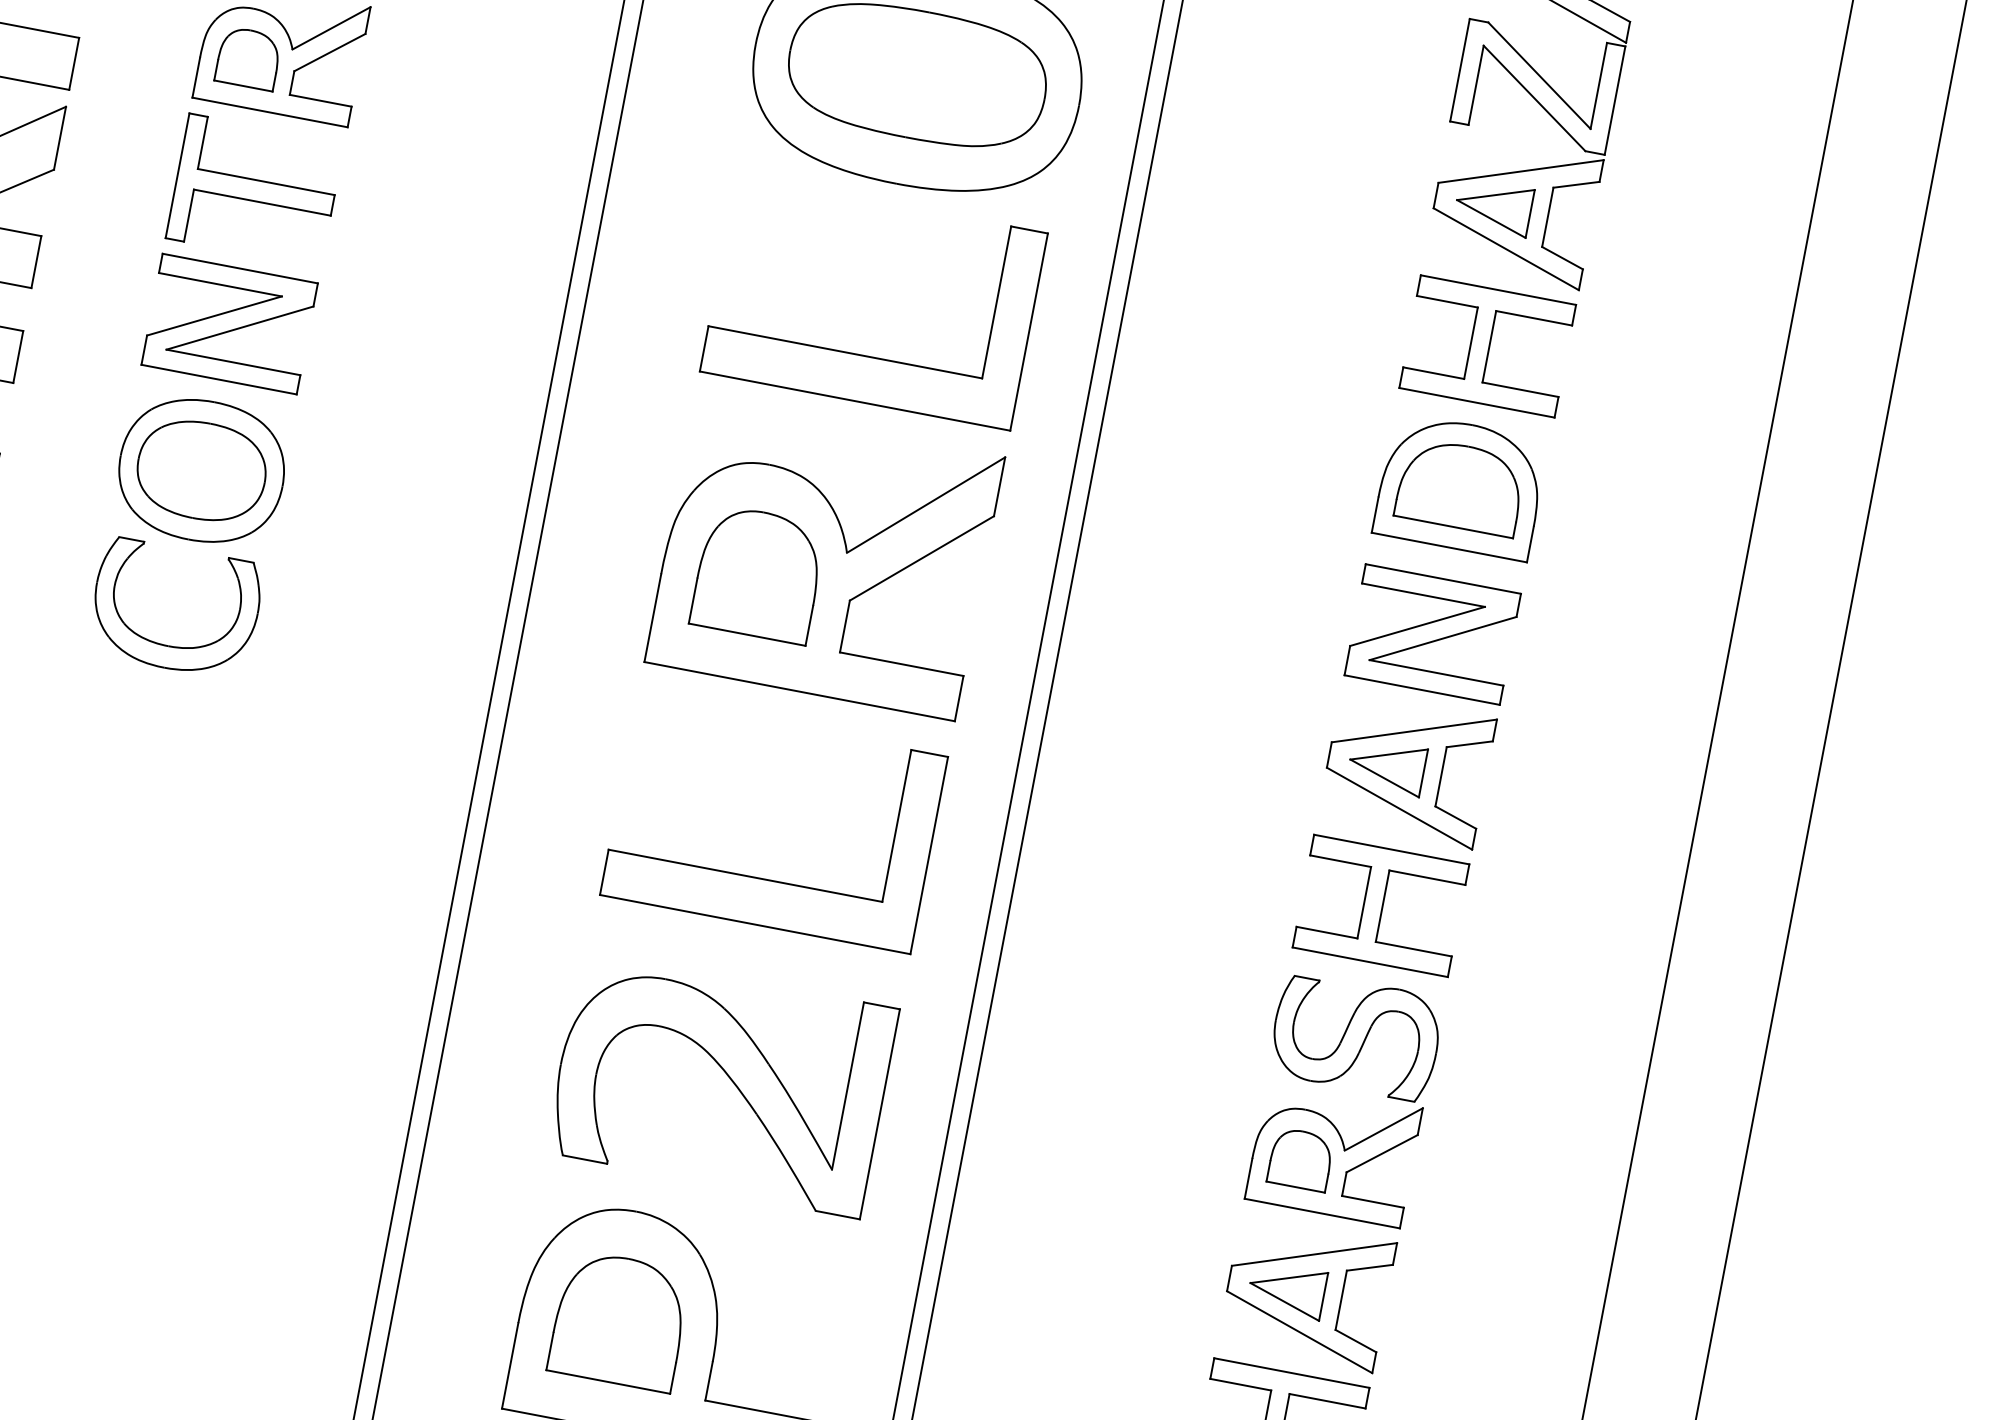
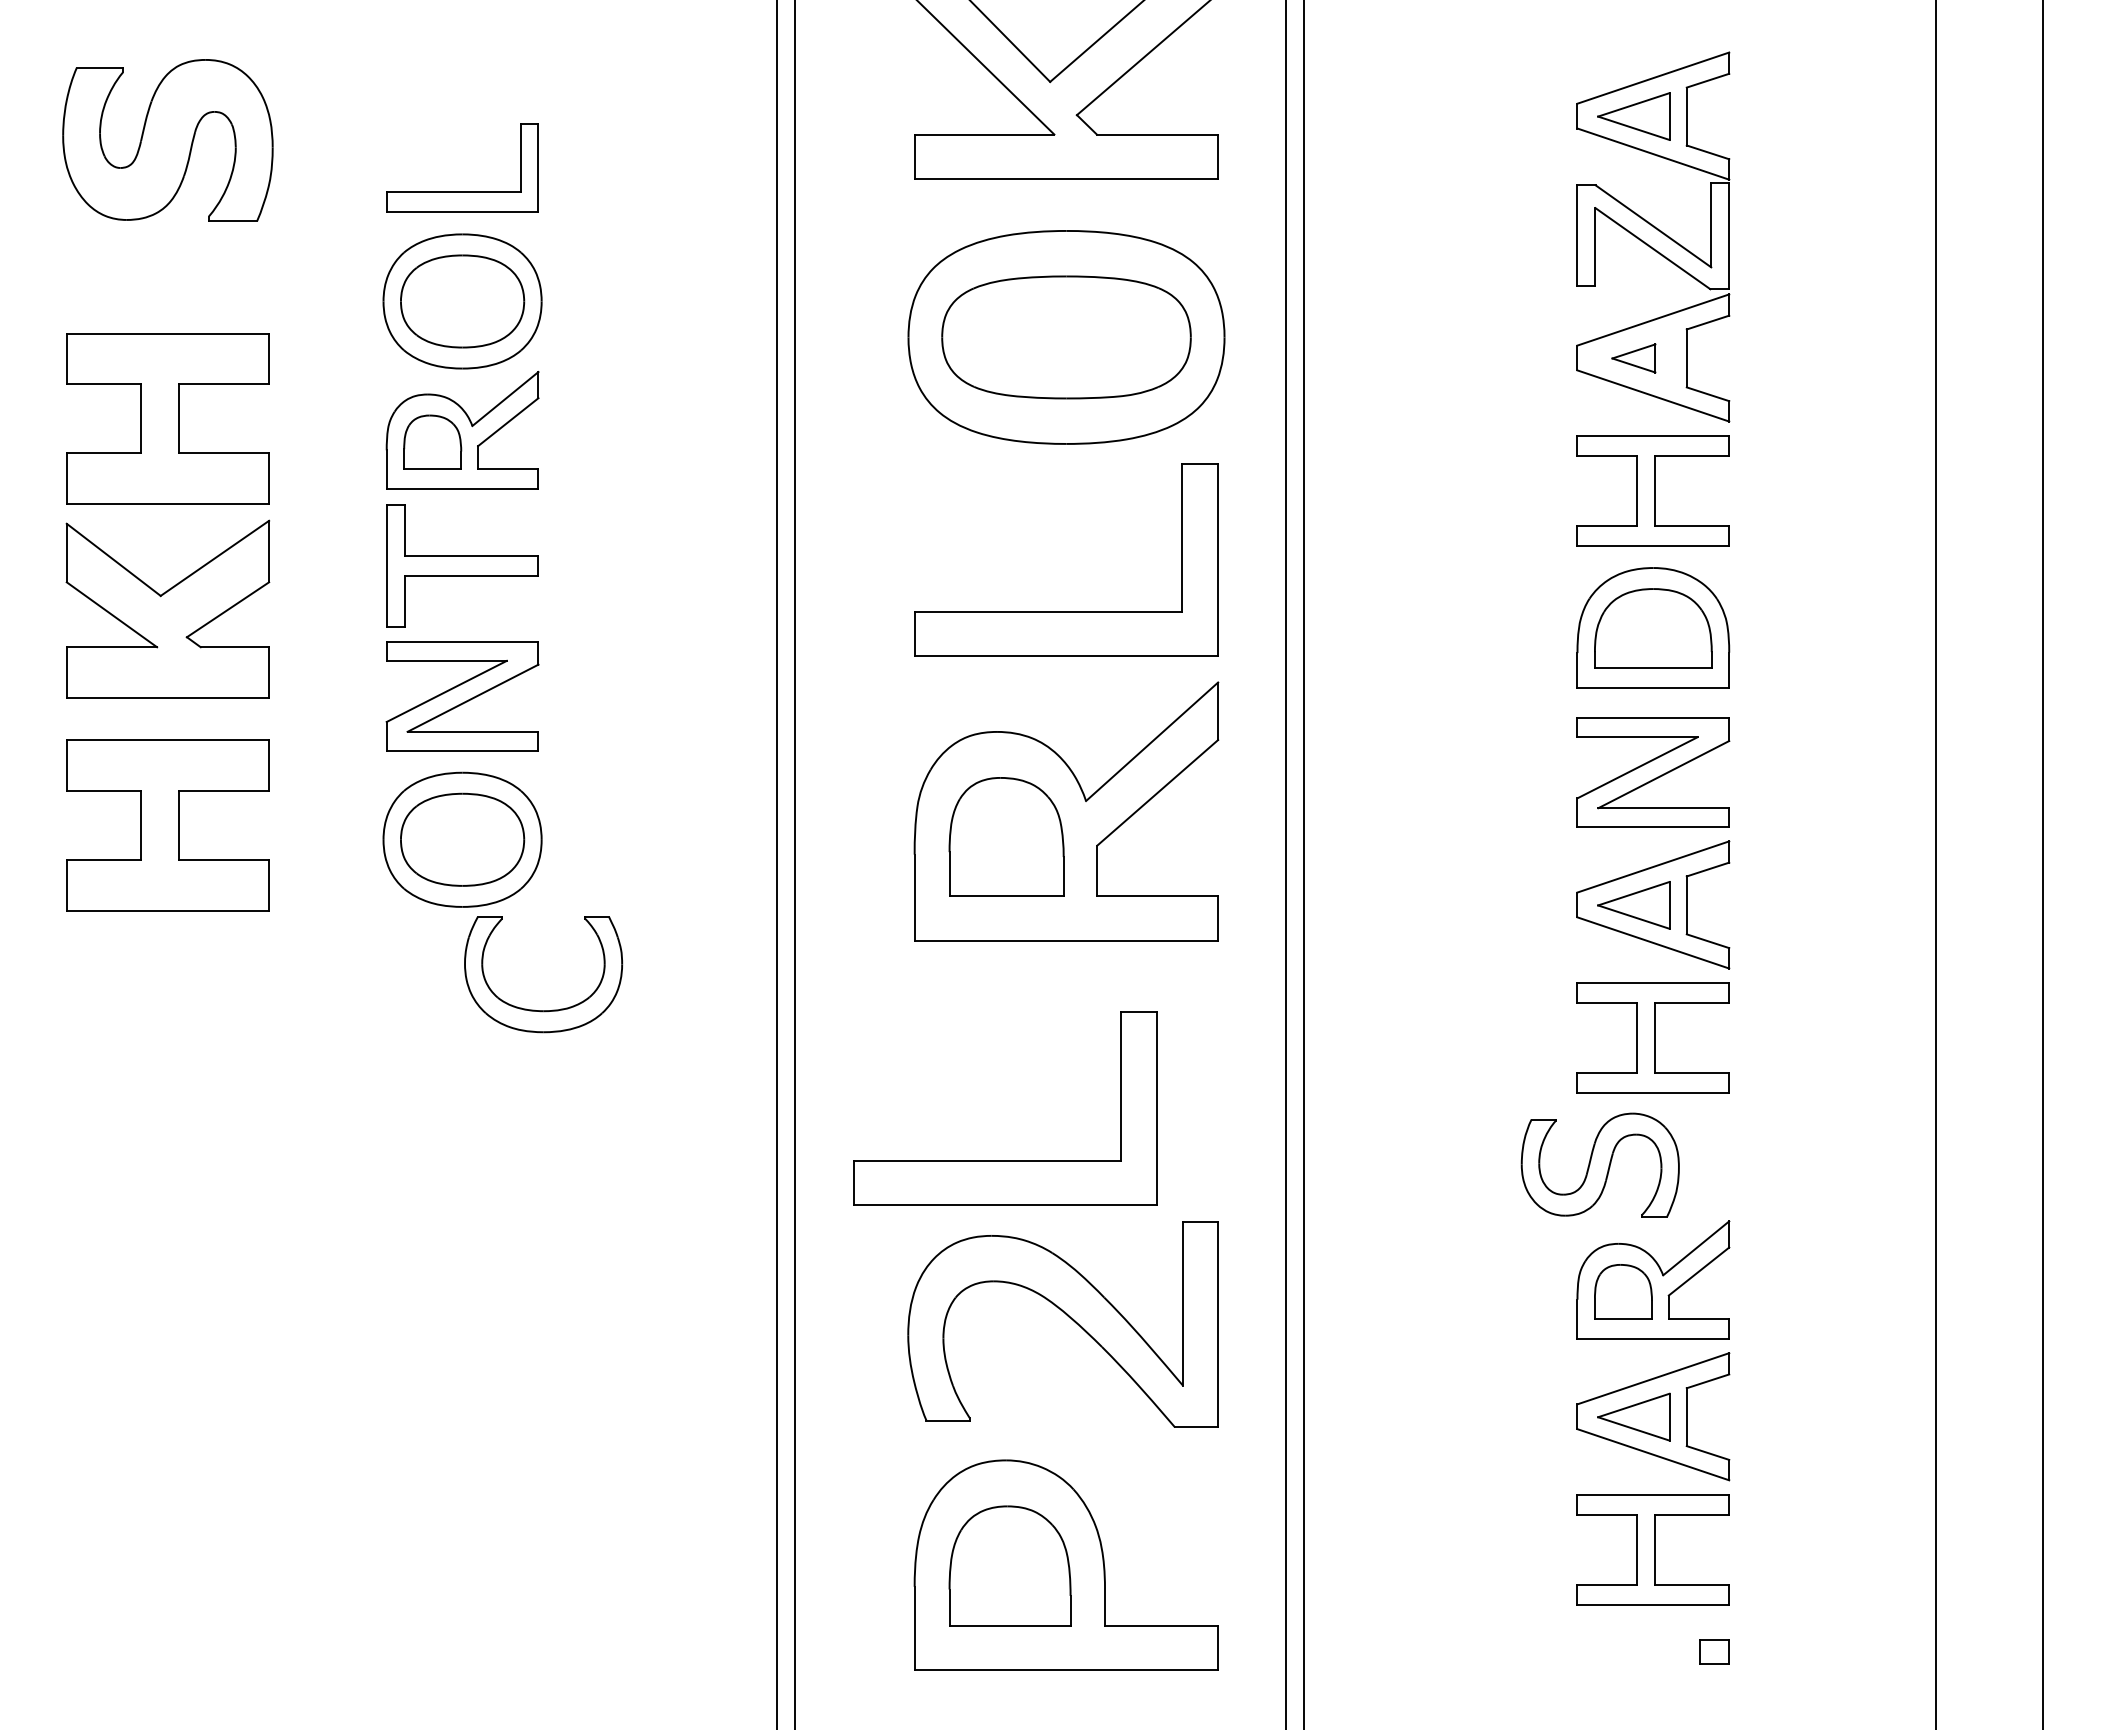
part: (1493, 207) -> (1633, 358), size x0.6
part: (168, 645) -> (543, 1010), moved
part: (764, 878) -> (1005, 1160), moved
part: (1355, 1035) -> (1599, 1164), moved

